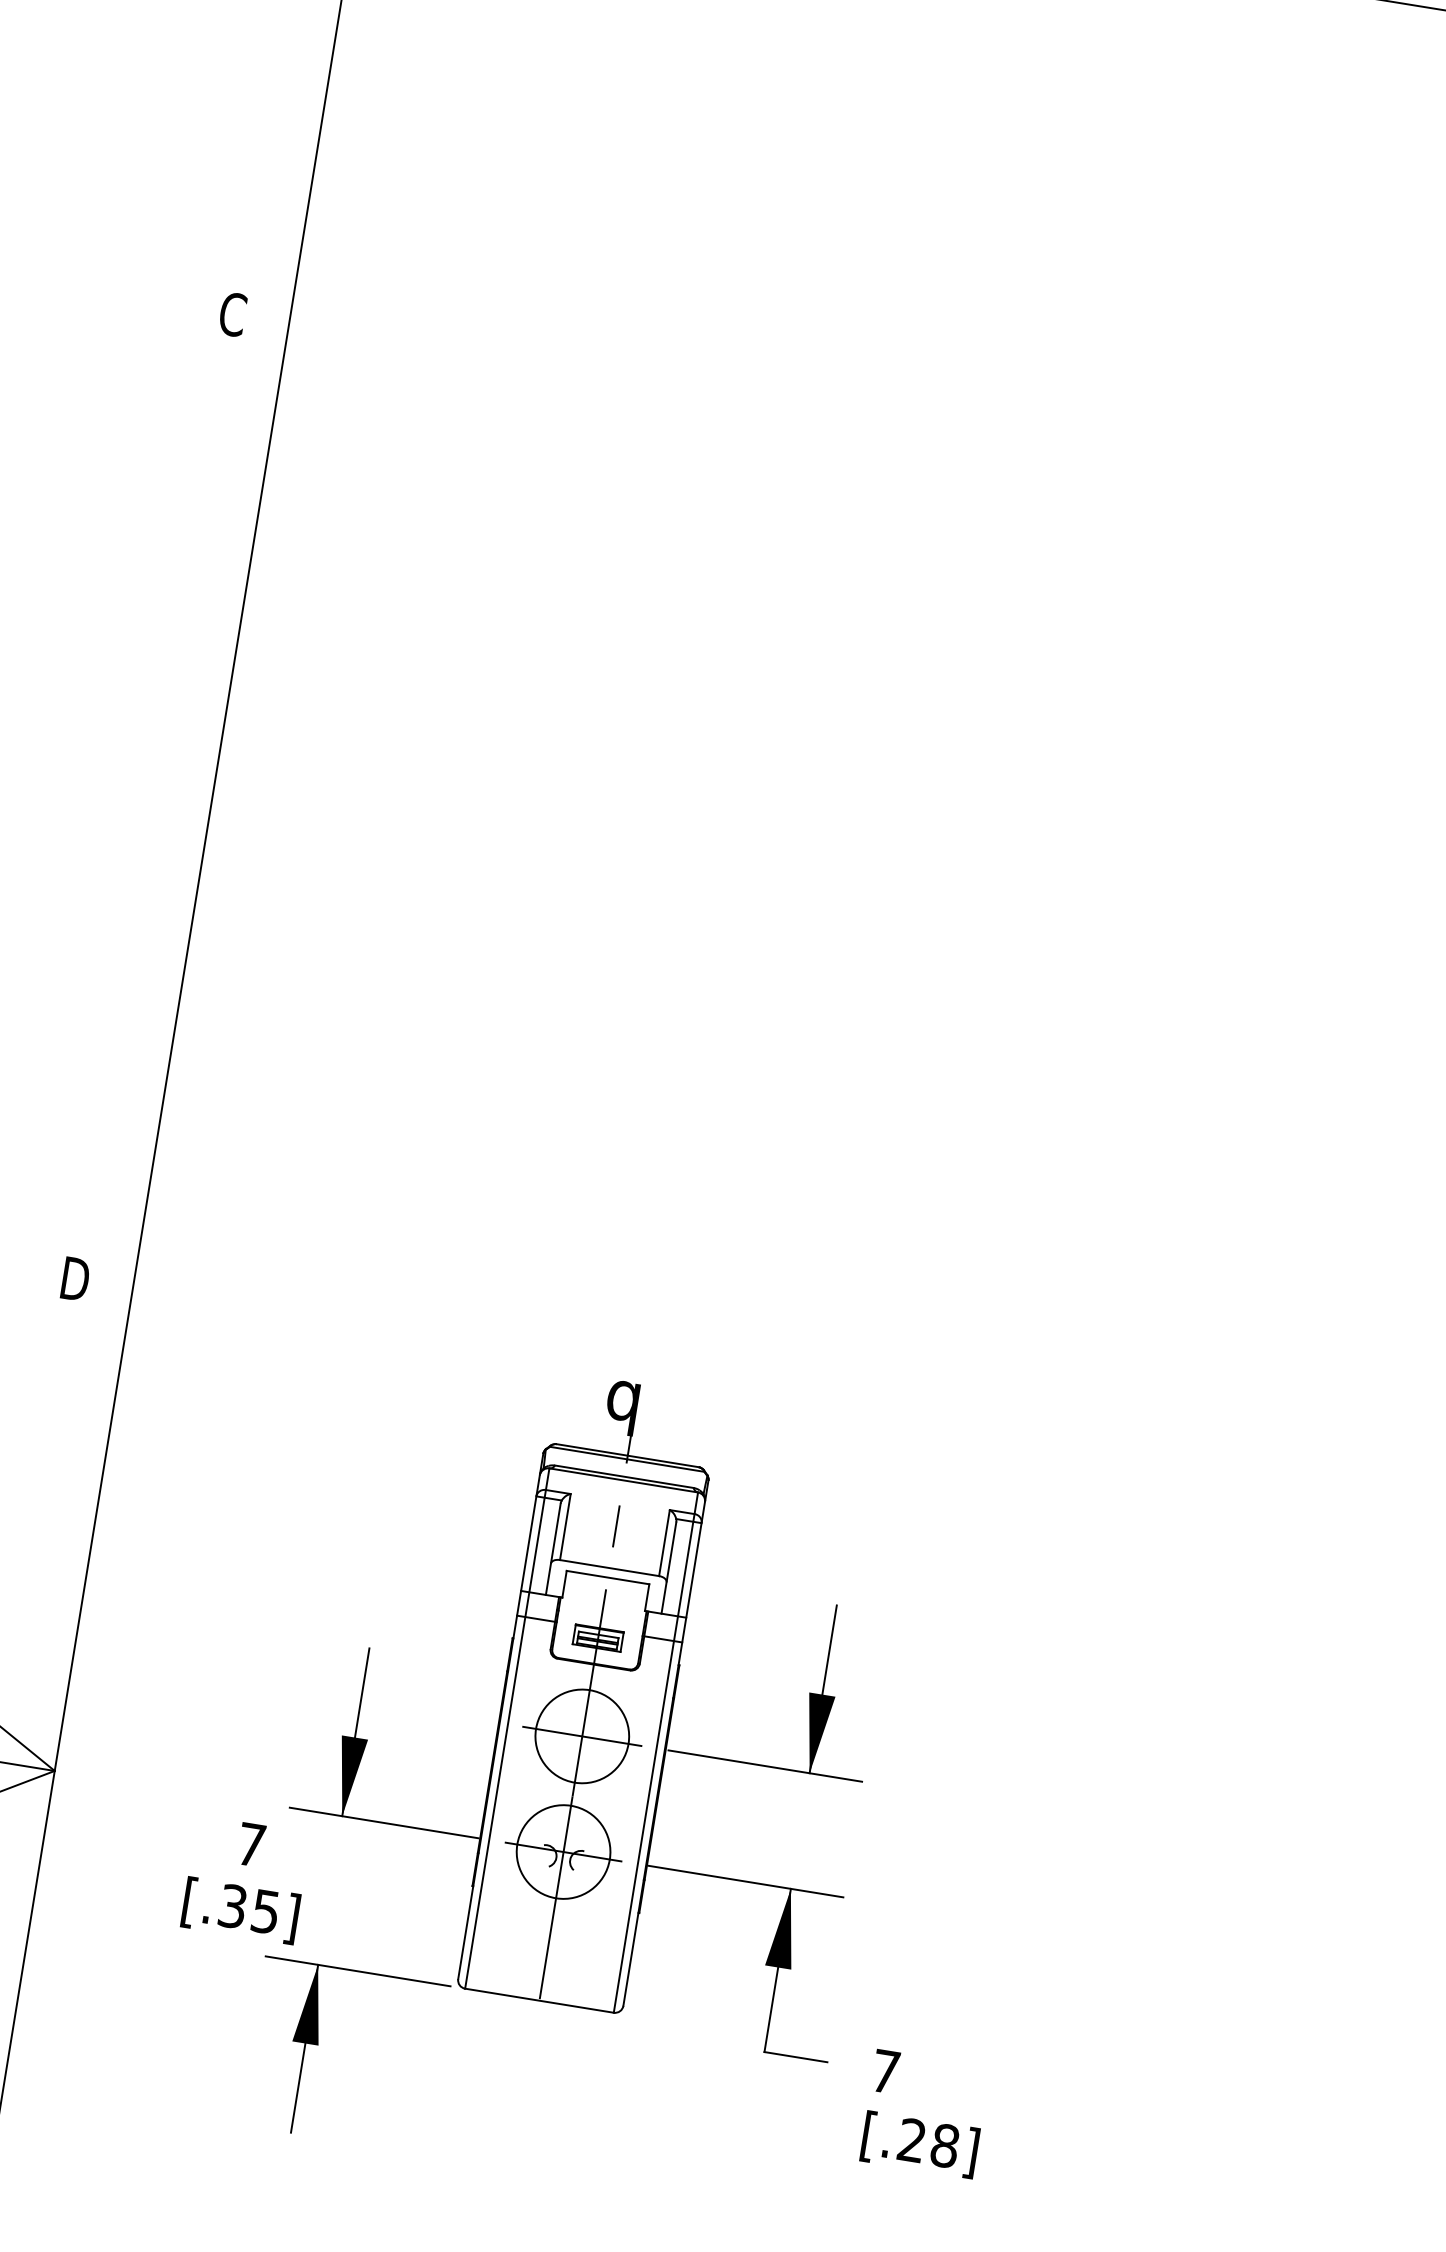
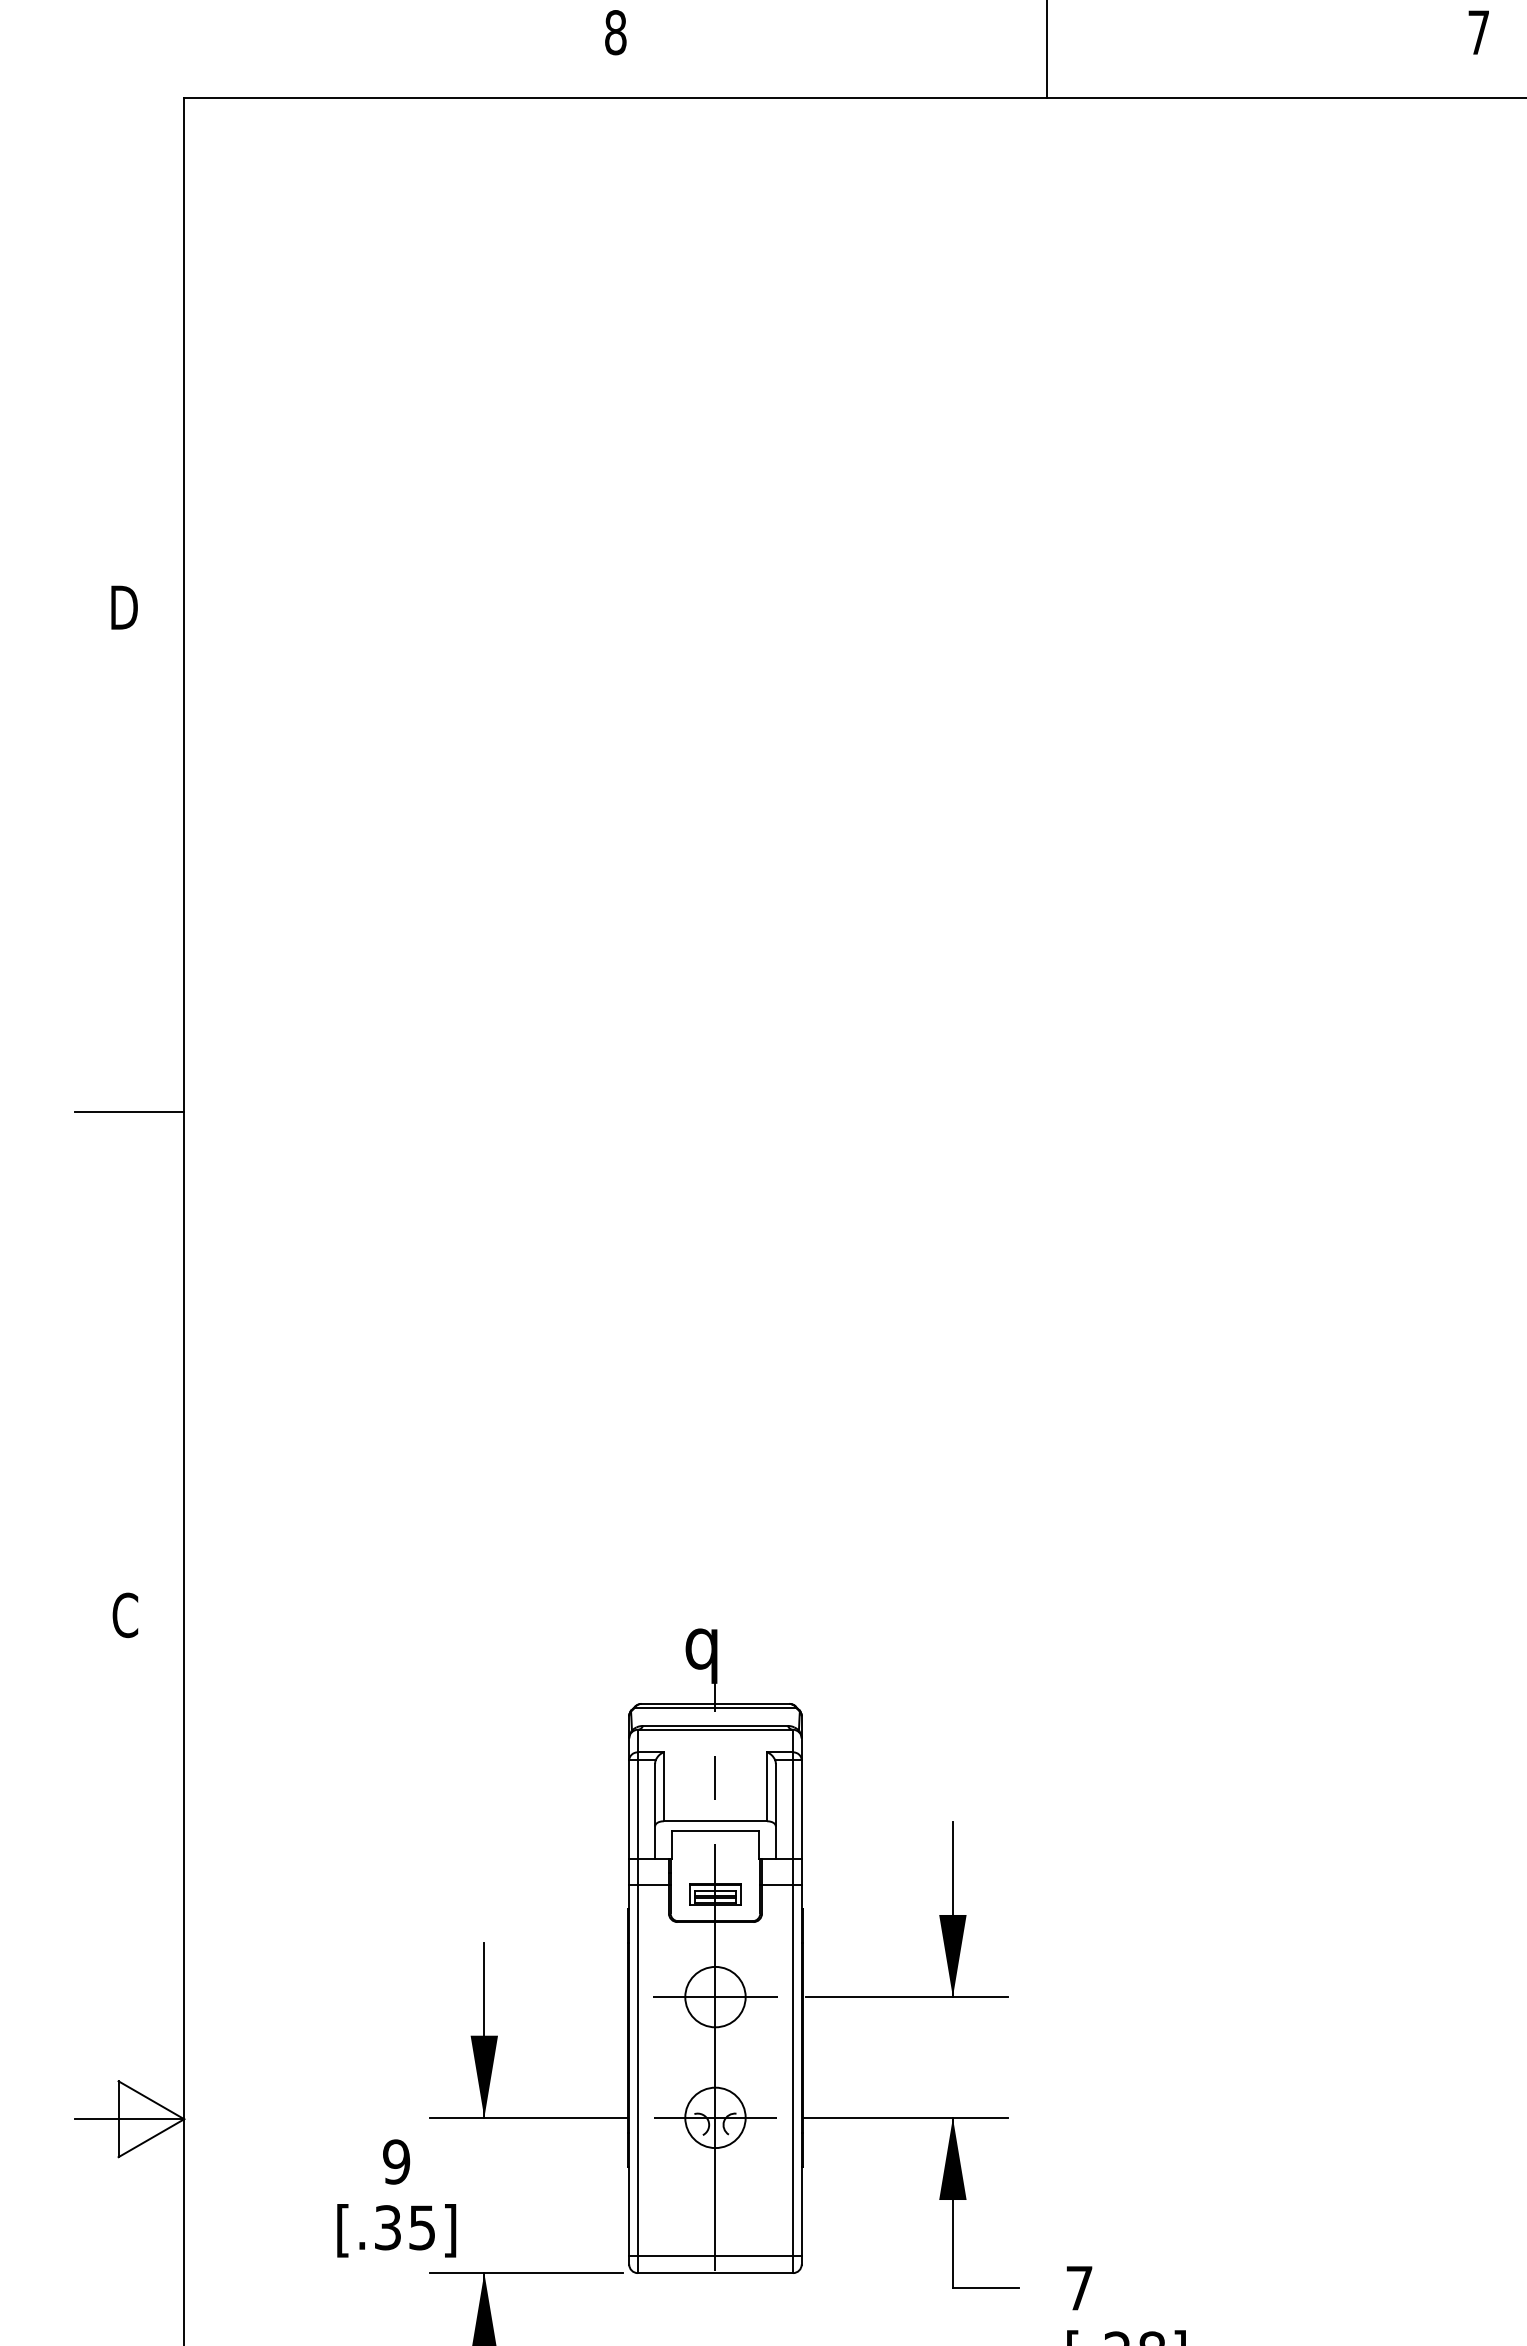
text: (231, 314) -> (124, 607), C -> D
line: (158, 797) -> (129, 1111), added
text: (75, 1279) -> (124, 1615), D -> C
circle: (582, 1735) -> (715, 1996), size x0.62
text: (251, 1844) -> (396, 2161), 7 -> 9
circle: (563, 1851) -> (715, 2117), size x0.62
line: (542, 1983) -> (715, 2255), added

